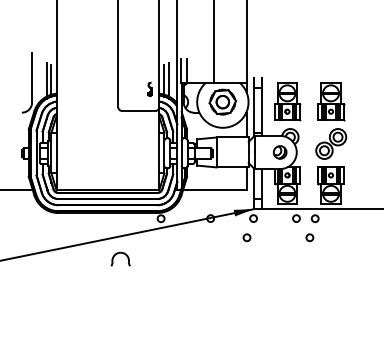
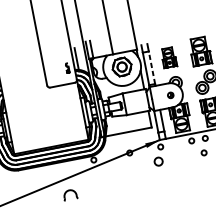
line: (168, 79) -> (79, 58), removed
part: (287, 101) -> (168, 57), size x0.7
line: (262, 110) -> (151, 67), solid -> dashed
part: (280, 152) -> (170, 95), size x0.6
circle: (246, 237) -> (158, 161), size x1.6

